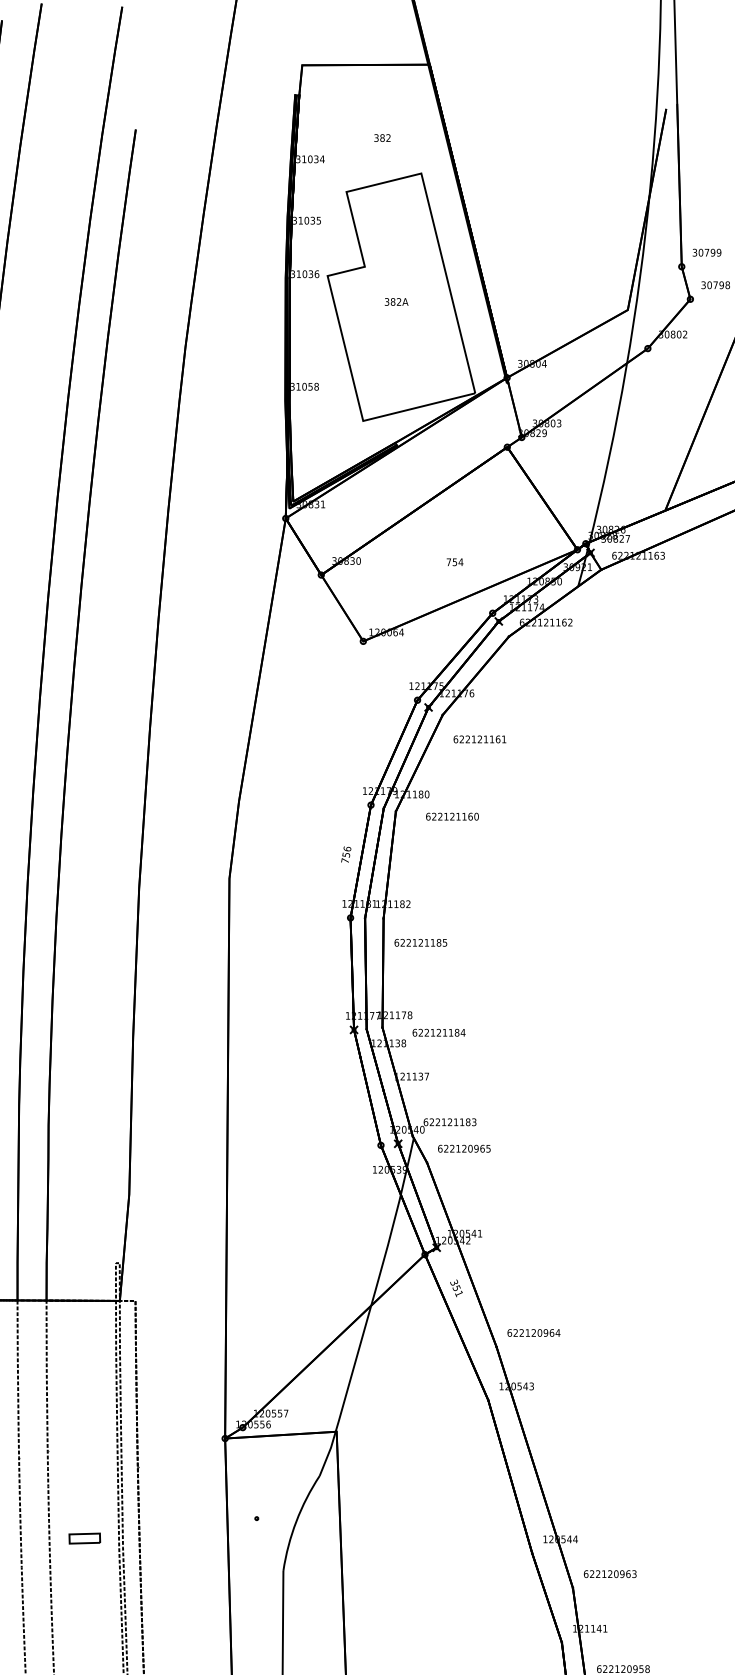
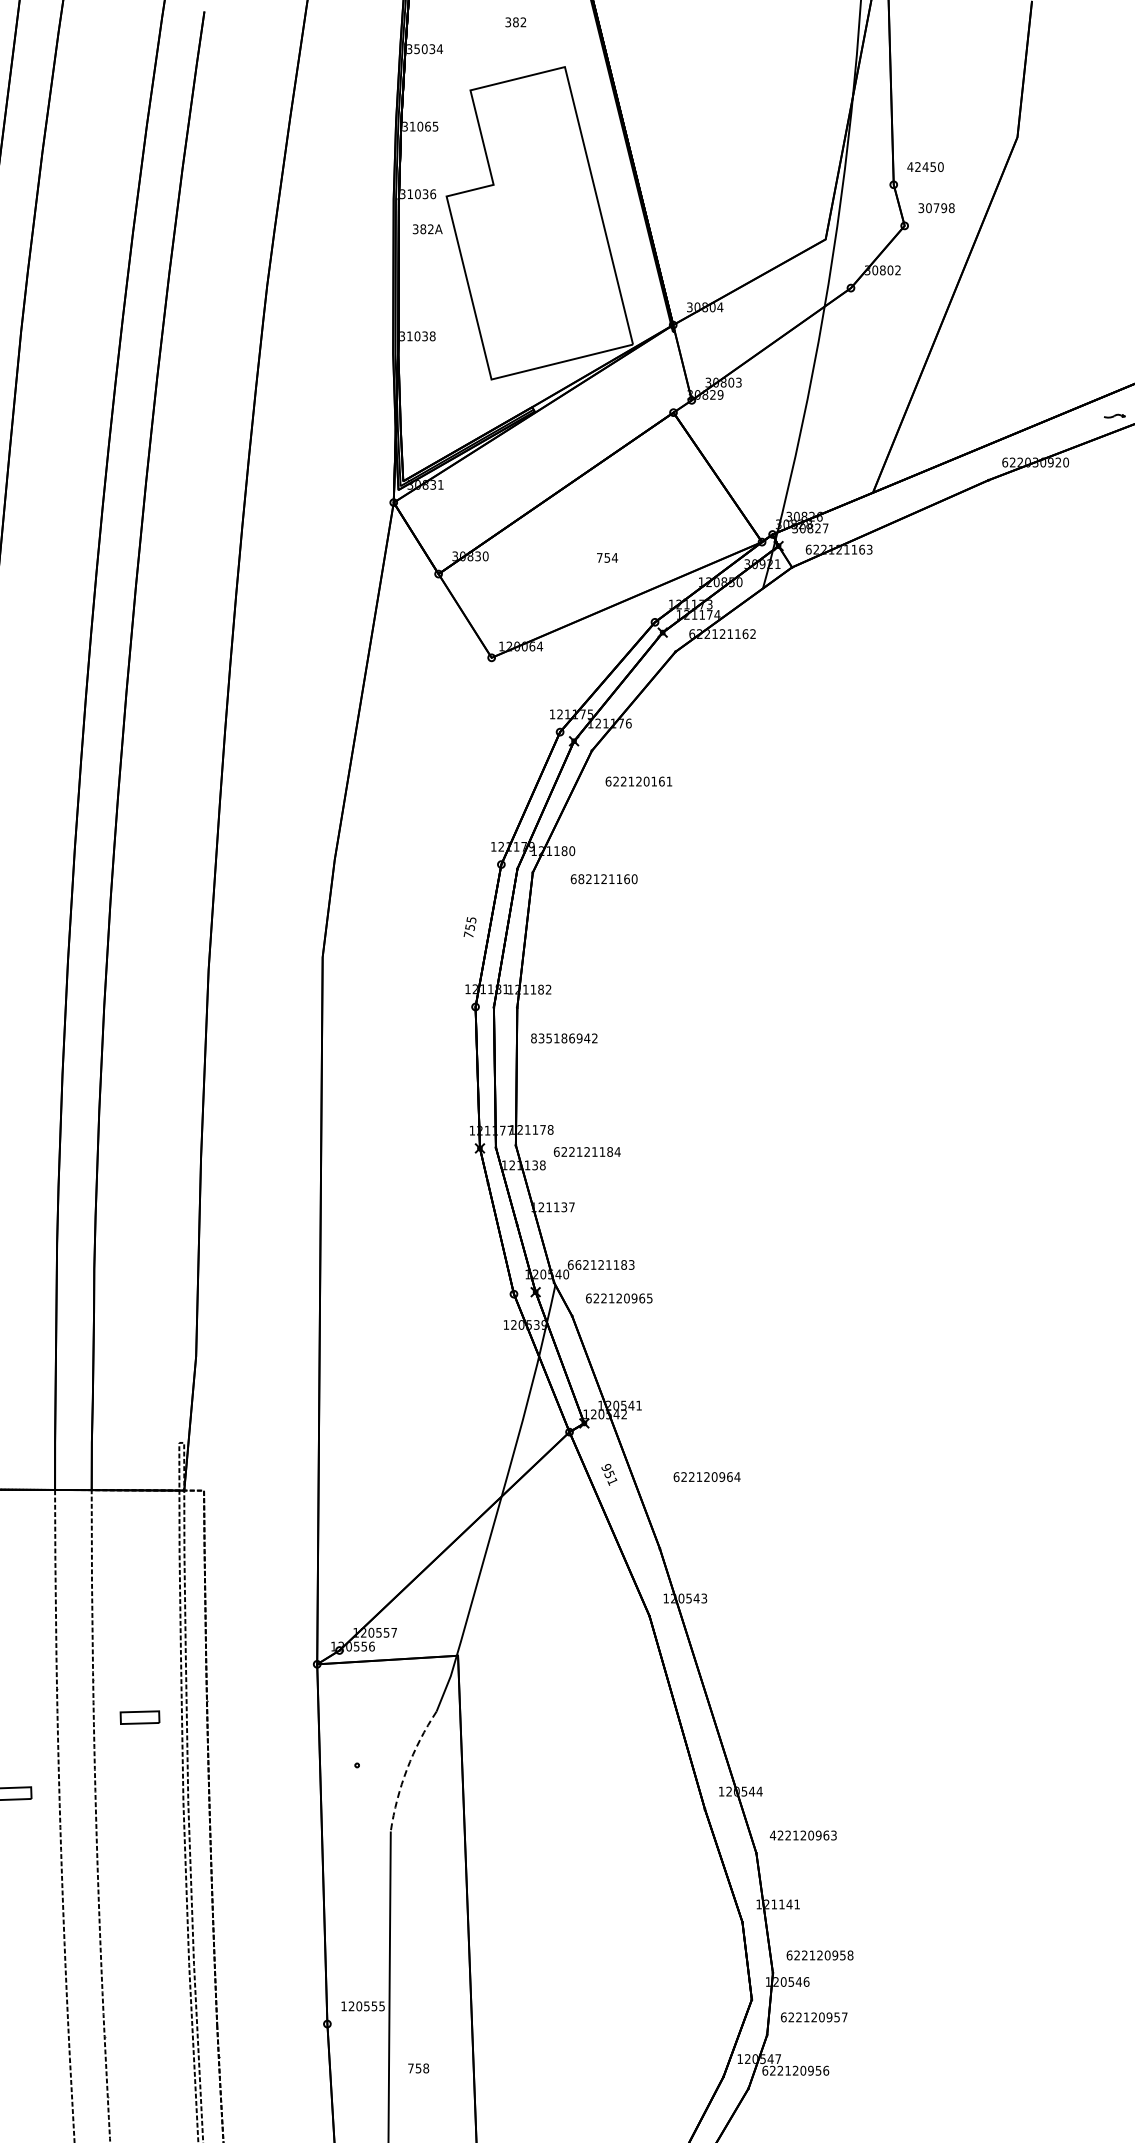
text: (303, 159) -> (416, 49), 31034 -> 35034
text: (312, 220) -> (427, 126), 31035 -> 31065
text: (706, 253) -> (925, 167), 30799 -> 42450
text: (396, 302) -> (427, 229), moved
text: (310, 386) -> (424, 335), 31058 -> 31038
text: (485, 739) -> (646, 781), 622121161 -> 622120161
text: (434, 816) -> (581, 879), 622121160 -> 682121160
text: (347, 848) -> (471, 919), 756 -> 755
text: (420, 942) -> (564, 1038), 622121185 -> 835186942
text: (432, 1121) -> (578, 1264), 622121183 -> 662121183
text: (454, 1282) -> (606, 1467), 351 -> 951
text: (533, 1332) -> (706, 1476), moved
line: (296, 1521) -> (407, 1769), solid -> dashed
part: (84, 1538) -> (139, 1717), moved
text: (585, 1574) -> (772, 1835), 622120963 -> 422120963

